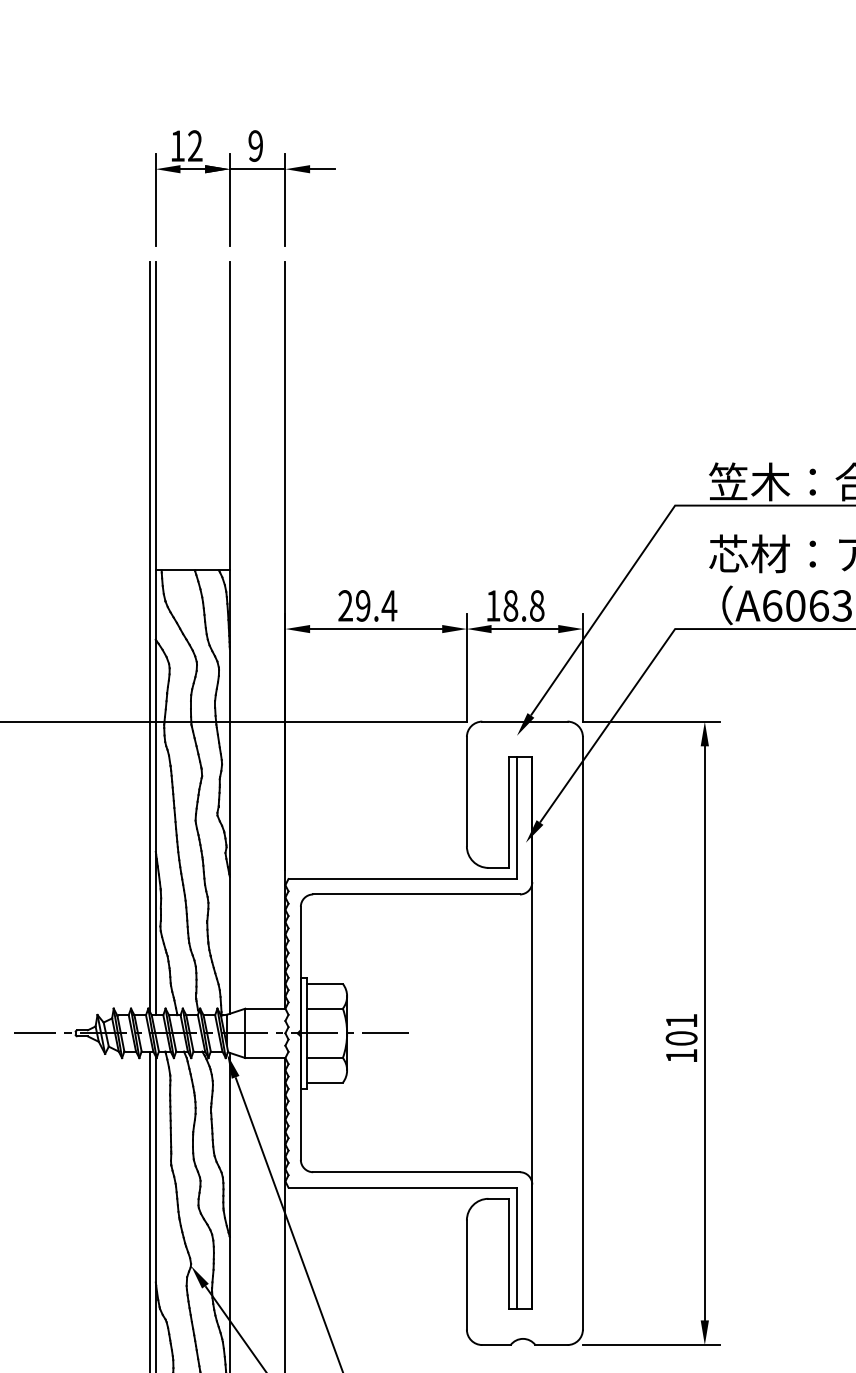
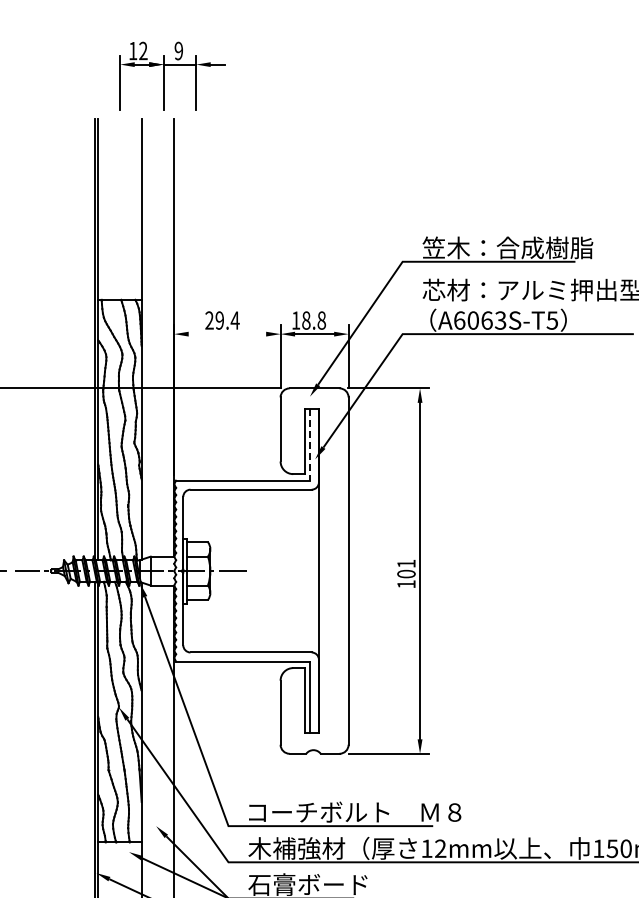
part: (231, 187) -> (164, 75), moved
line: (376, 629) -> (227, 334), removed
line: (516, 819) -> (309, 445), solid -> dashed

